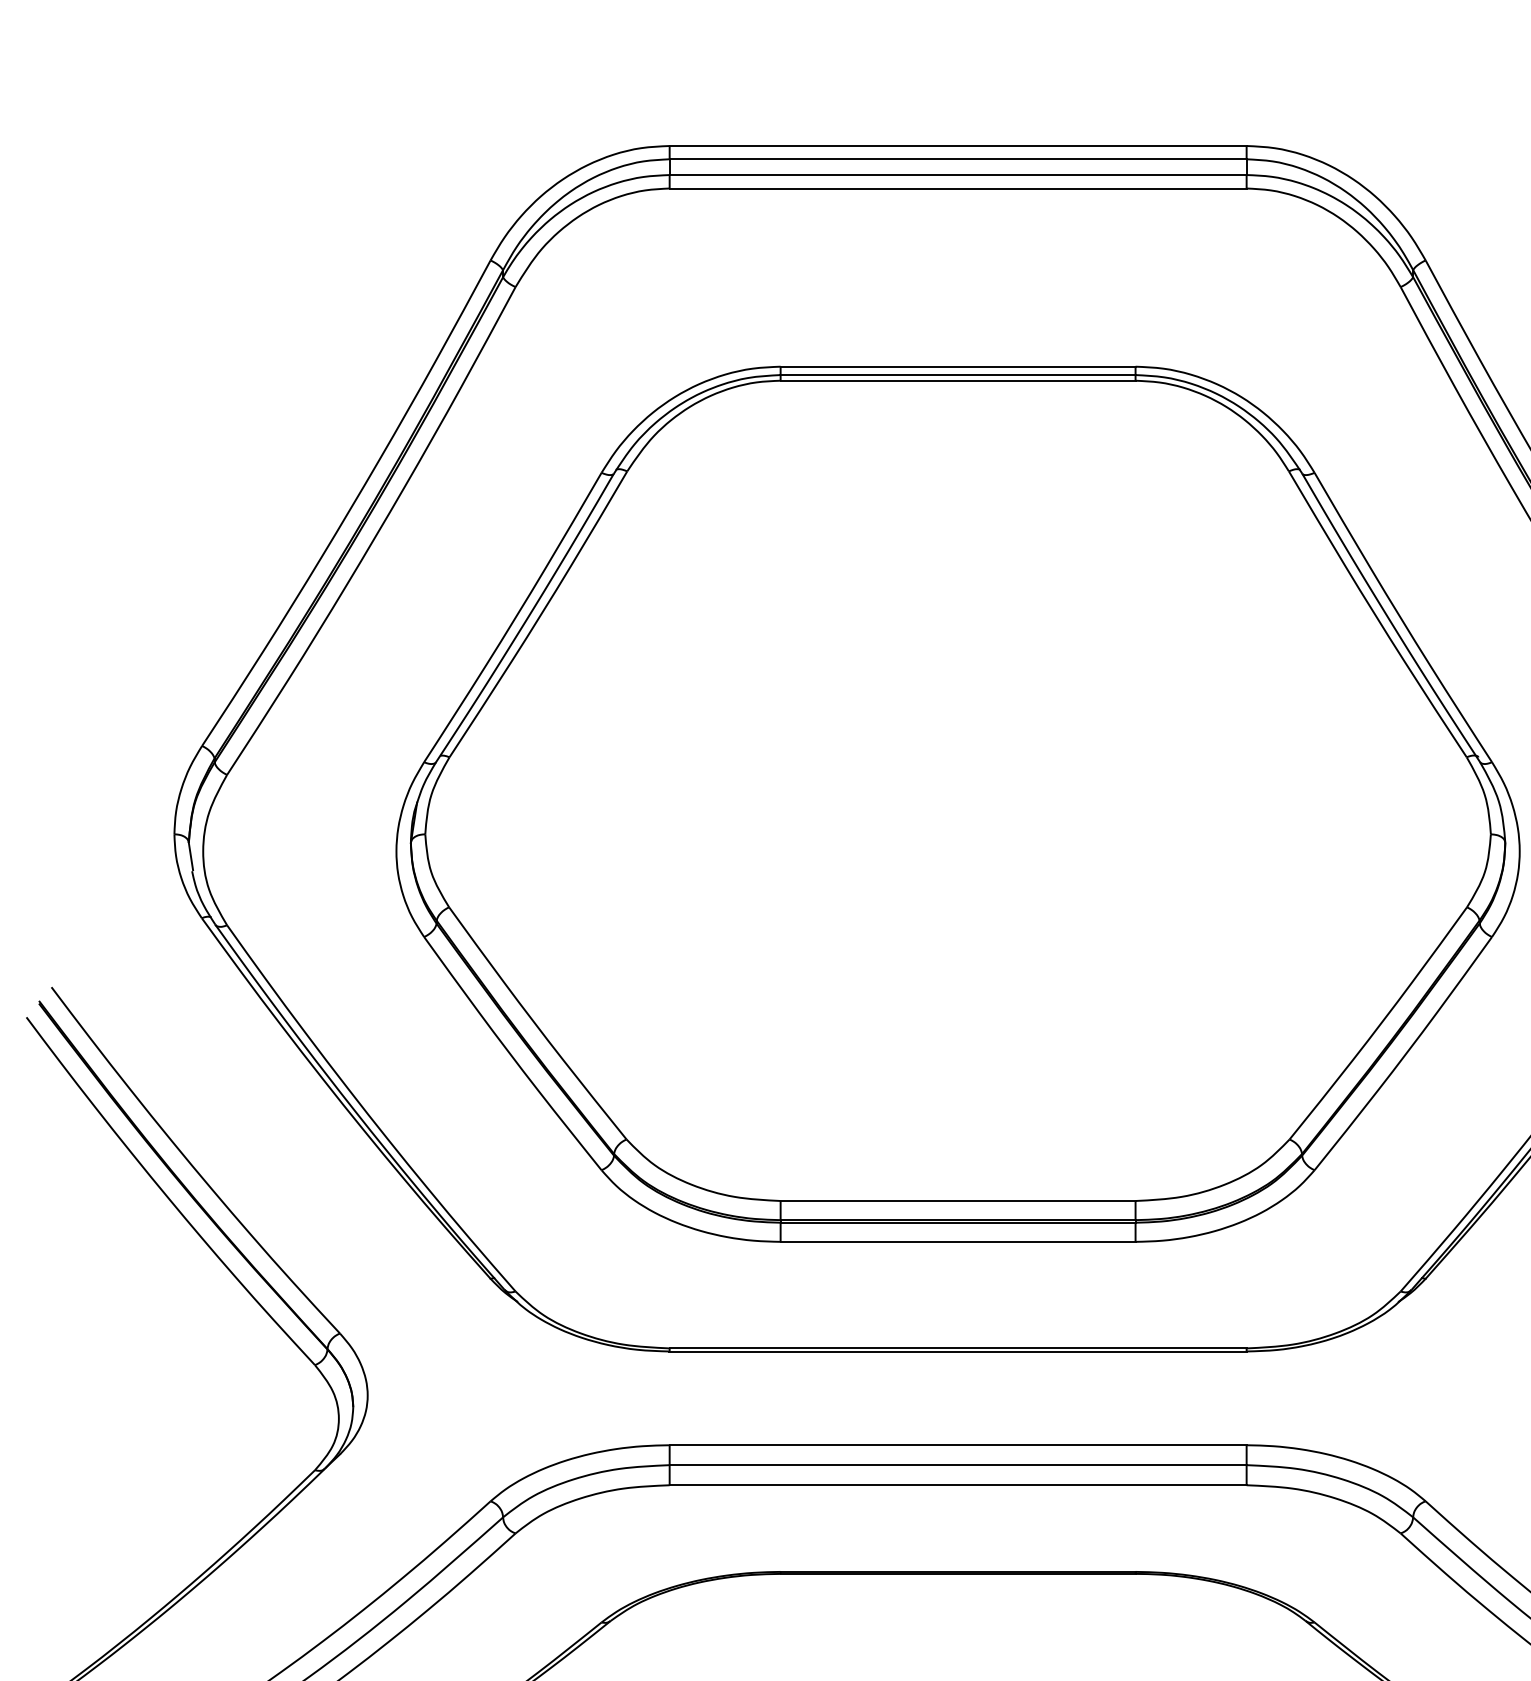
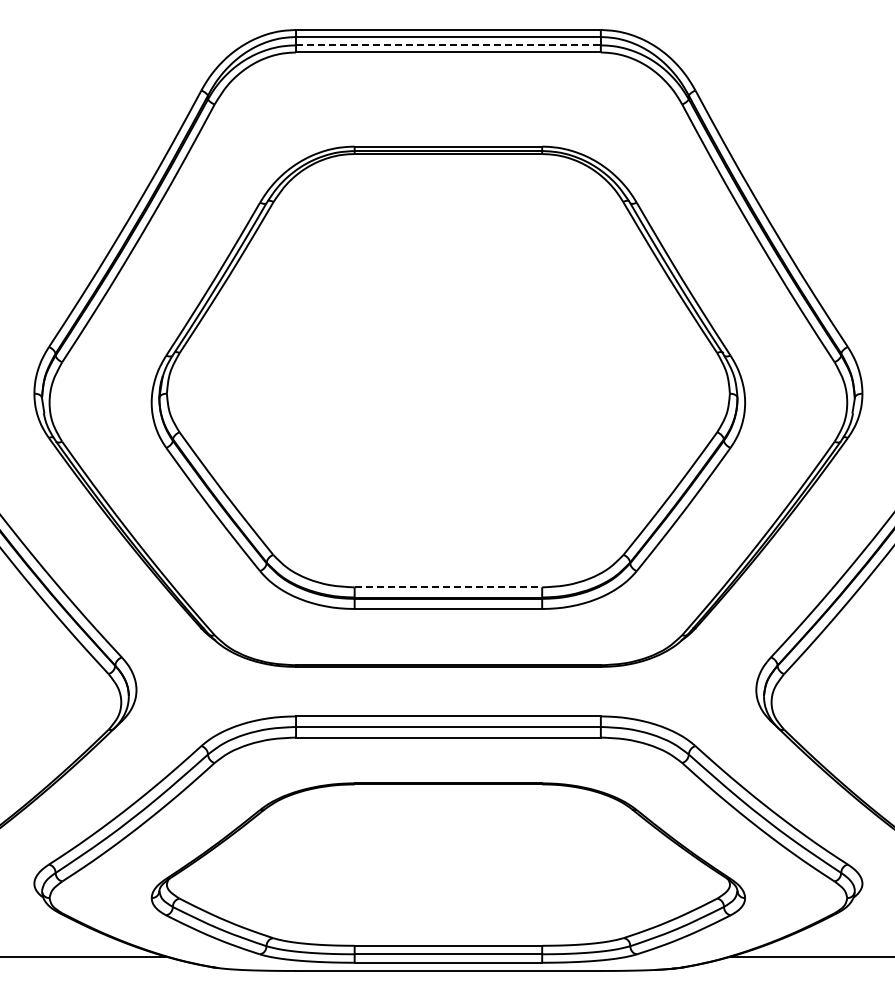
line: (958, 175) -> (448, 45), solid -> dashed
line: (958, 1201) -> (448, 587), solid -> dashed

